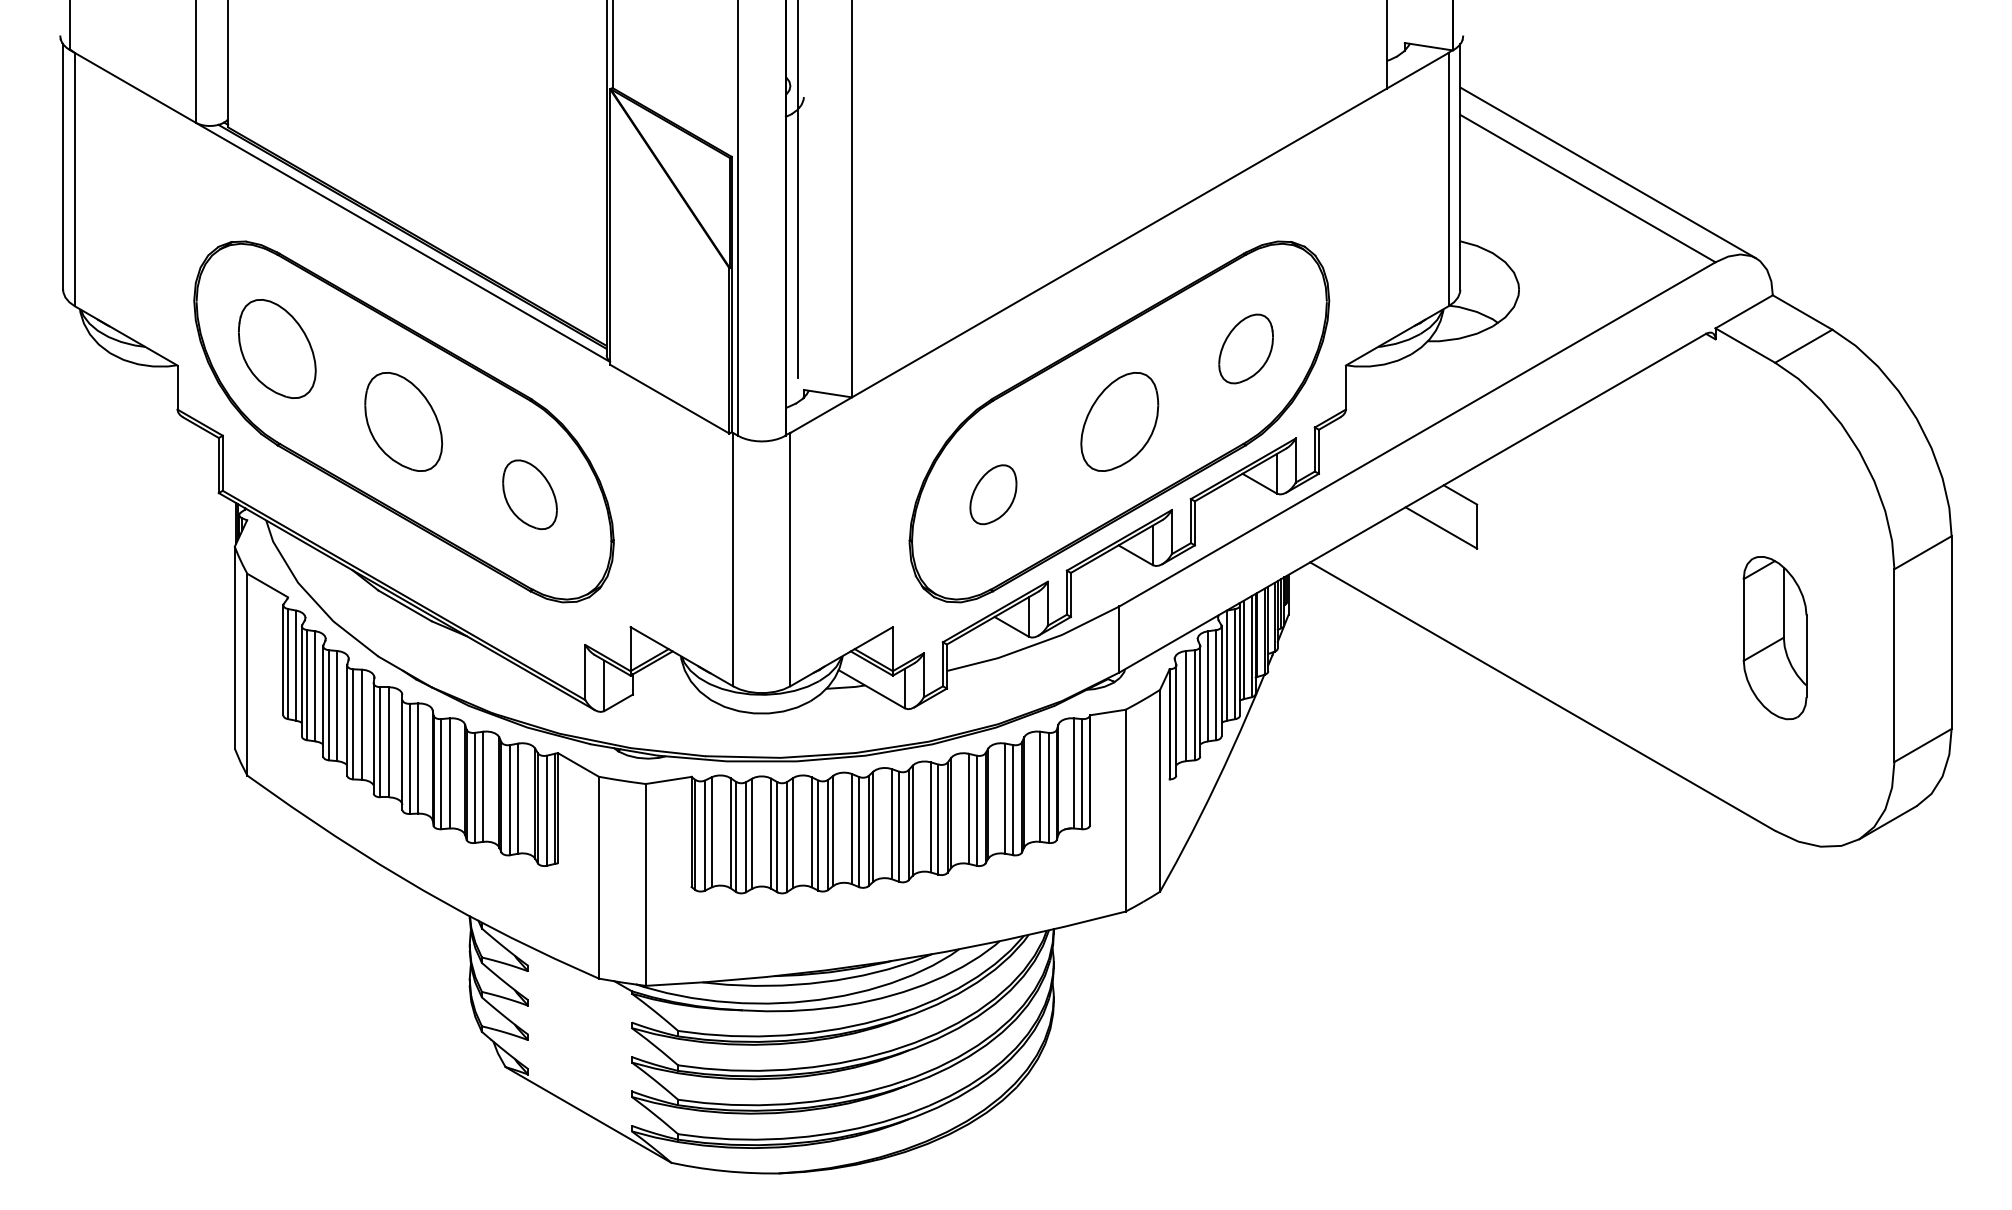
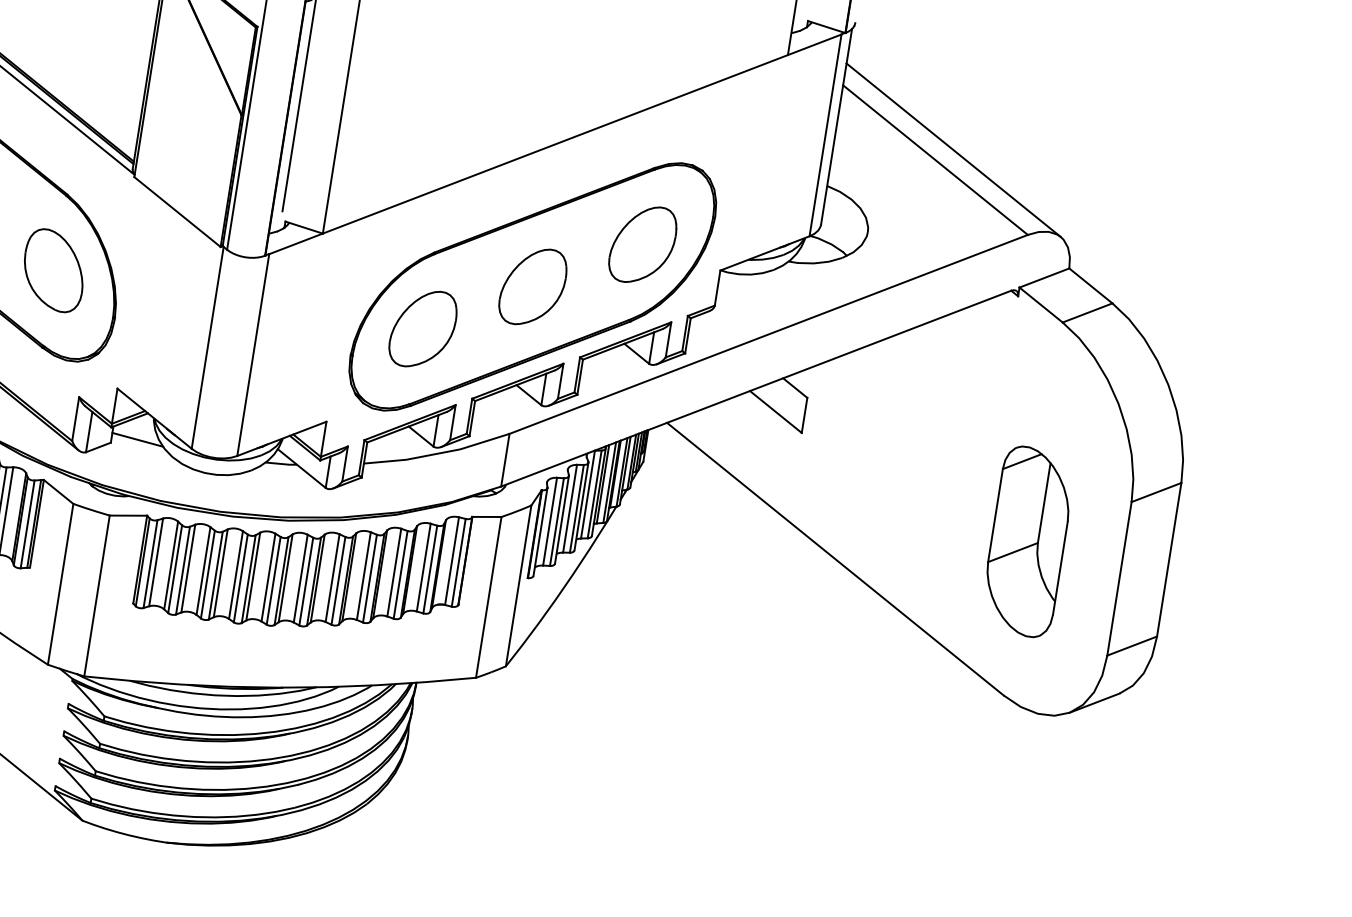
part: (1245, 348) -> (642, 244), size x1.43
part: (529, 494) -> (53, 270), size x1.43
part: (993, 494) -> (423, 328), size x1.67
part: (1774, 637) -> (1027, 541), size x1.43
line: (664, 685) -> (137, 439), added

